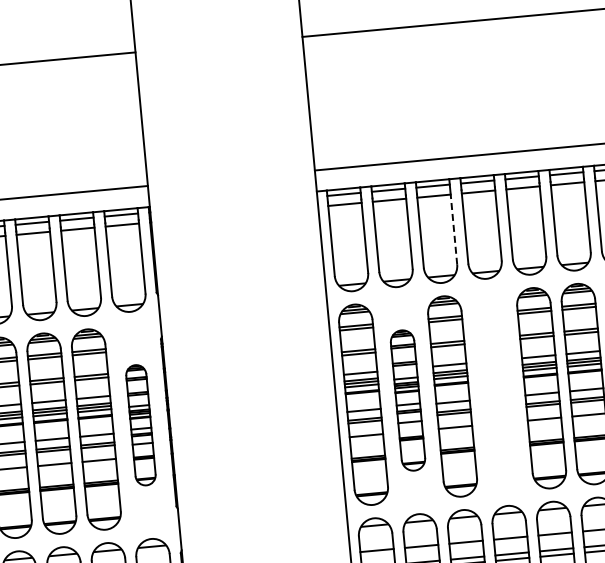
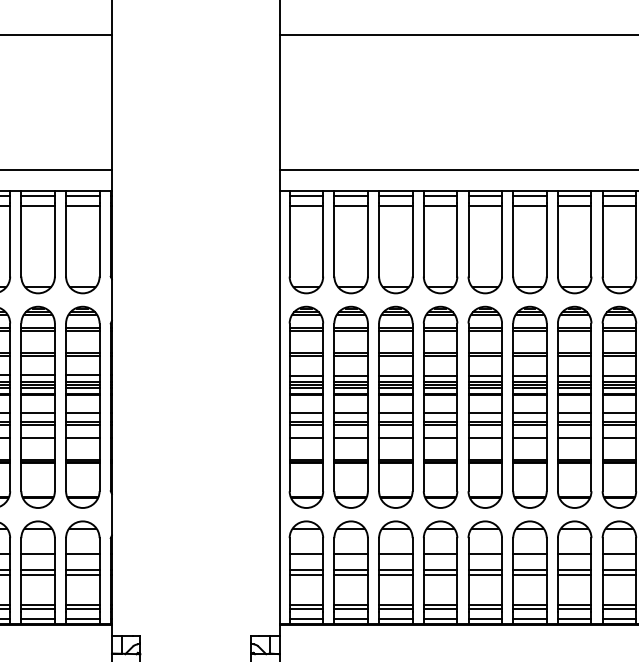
line: (453, 227) -> (412, 239), dashed -> solid
part: (496, 391) -> (440, 406), added
part: (407, 399) -> (350, 406), size x1.43
part: (140, 424) -> (82, 406), size x1.67

